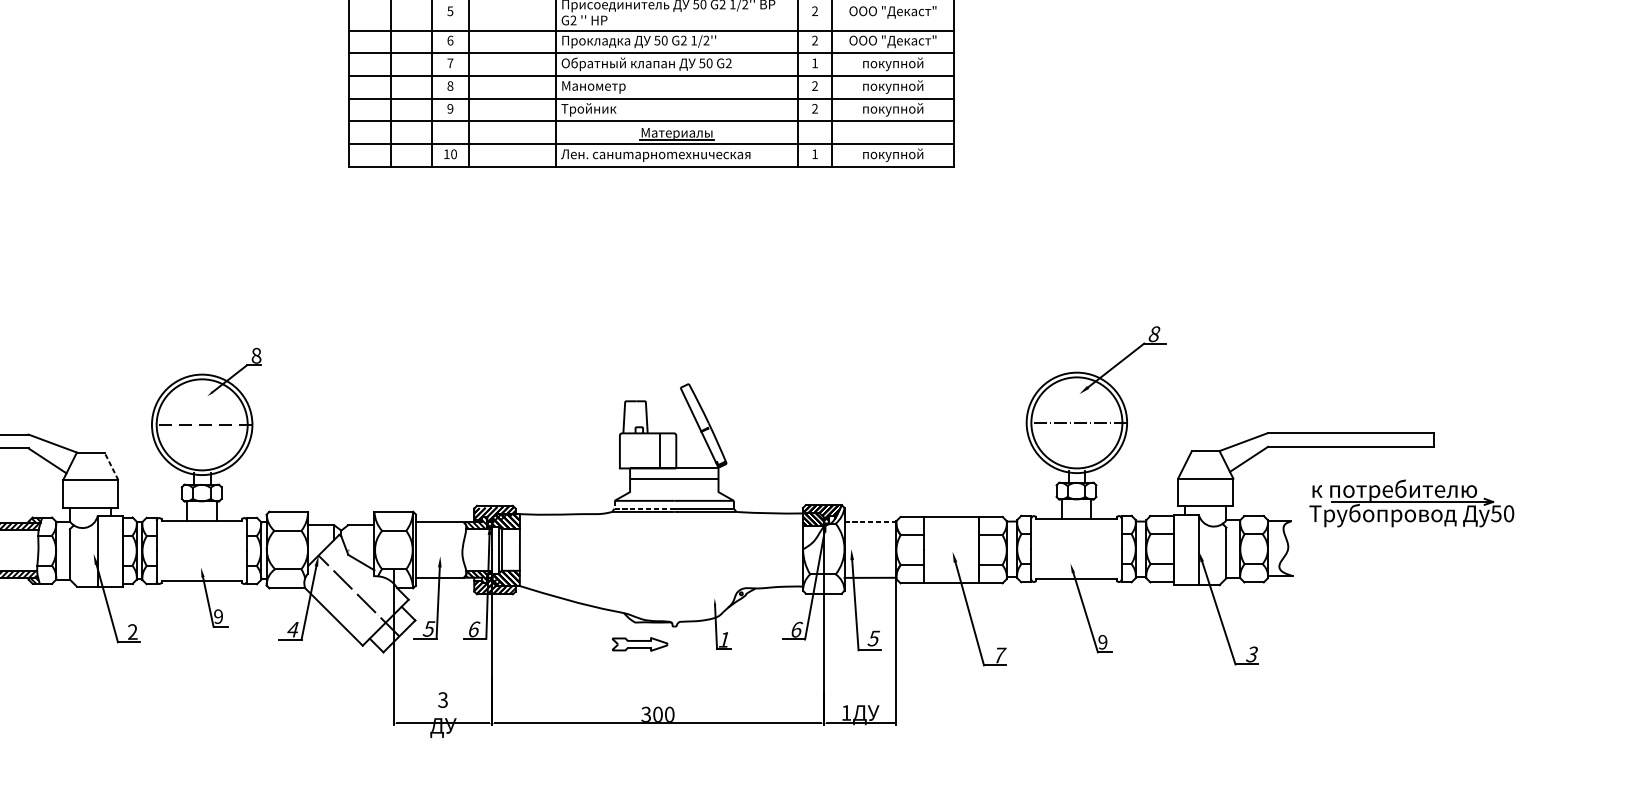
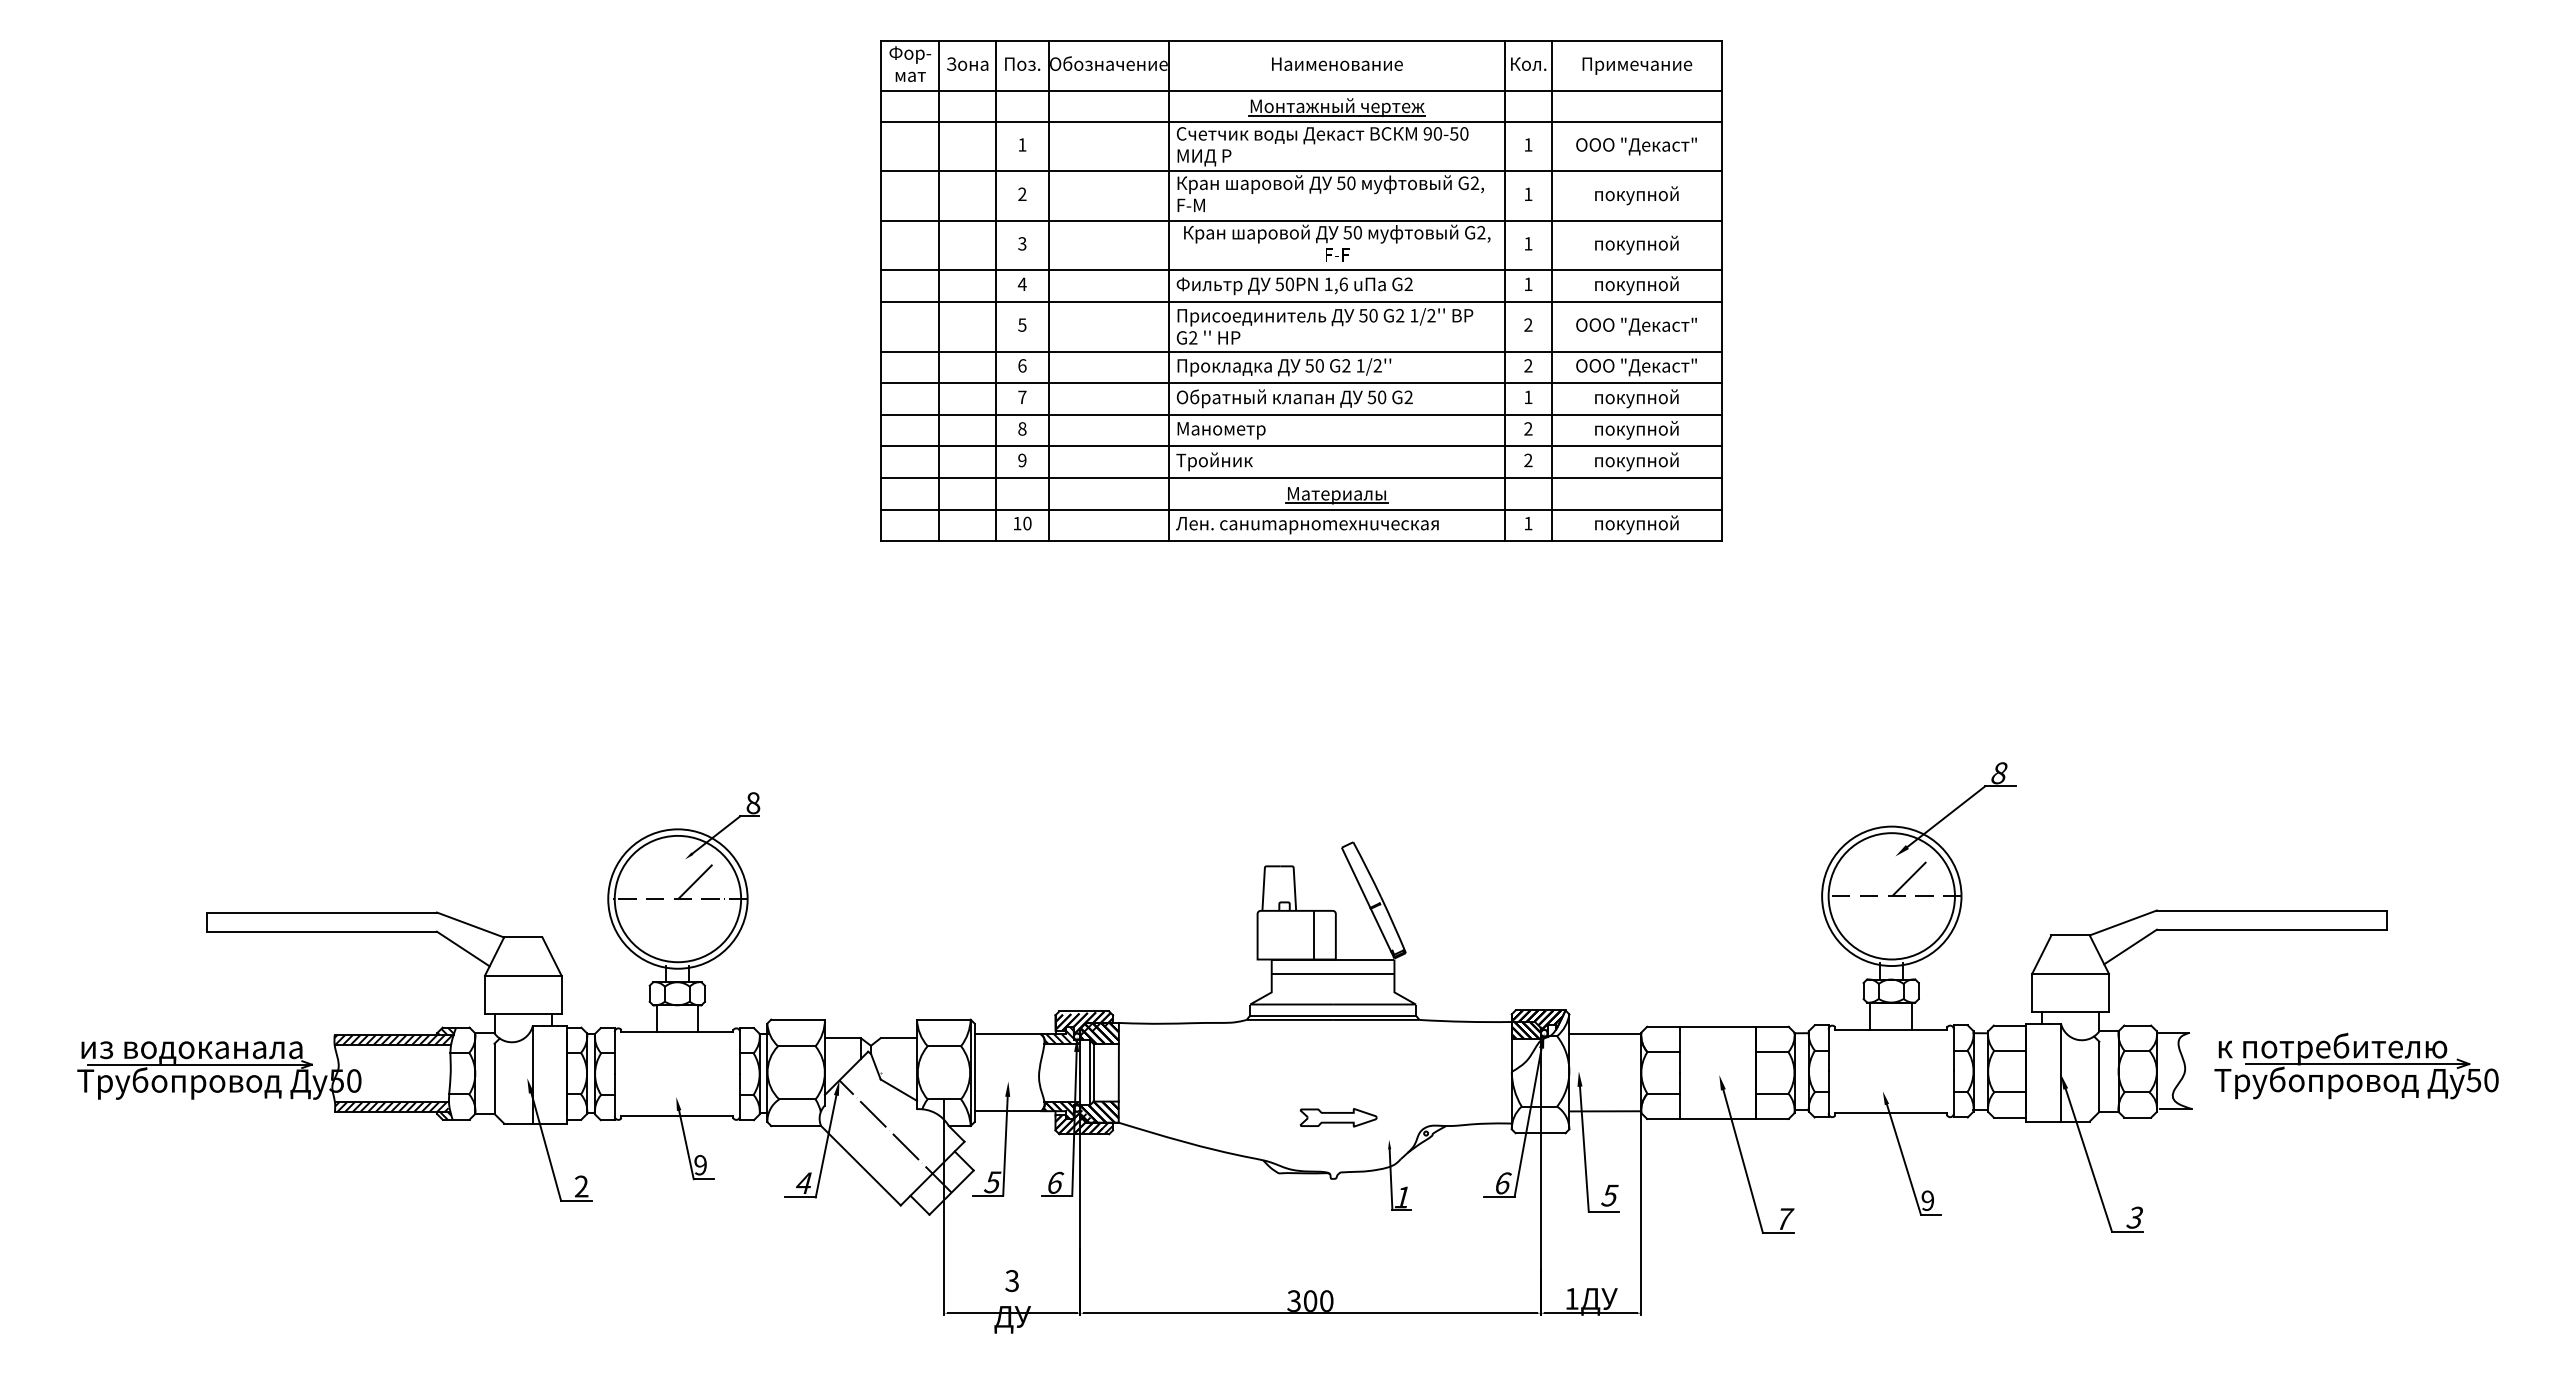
line: (1089, 410) -> (1909, 878), added
line: (214, 412) -> (695, 881), added
line: (111, 466) -> (551, 956), dashed -> solid
part: (1411, 503) -> (2356, 1065), moved
line: (640, 508) -> (1285, 1015), dashed -> solid
line: (870, 522) -> (1605, 1034), dashed -> solid
part: (640, 644) -> (1338, 1117), moved

